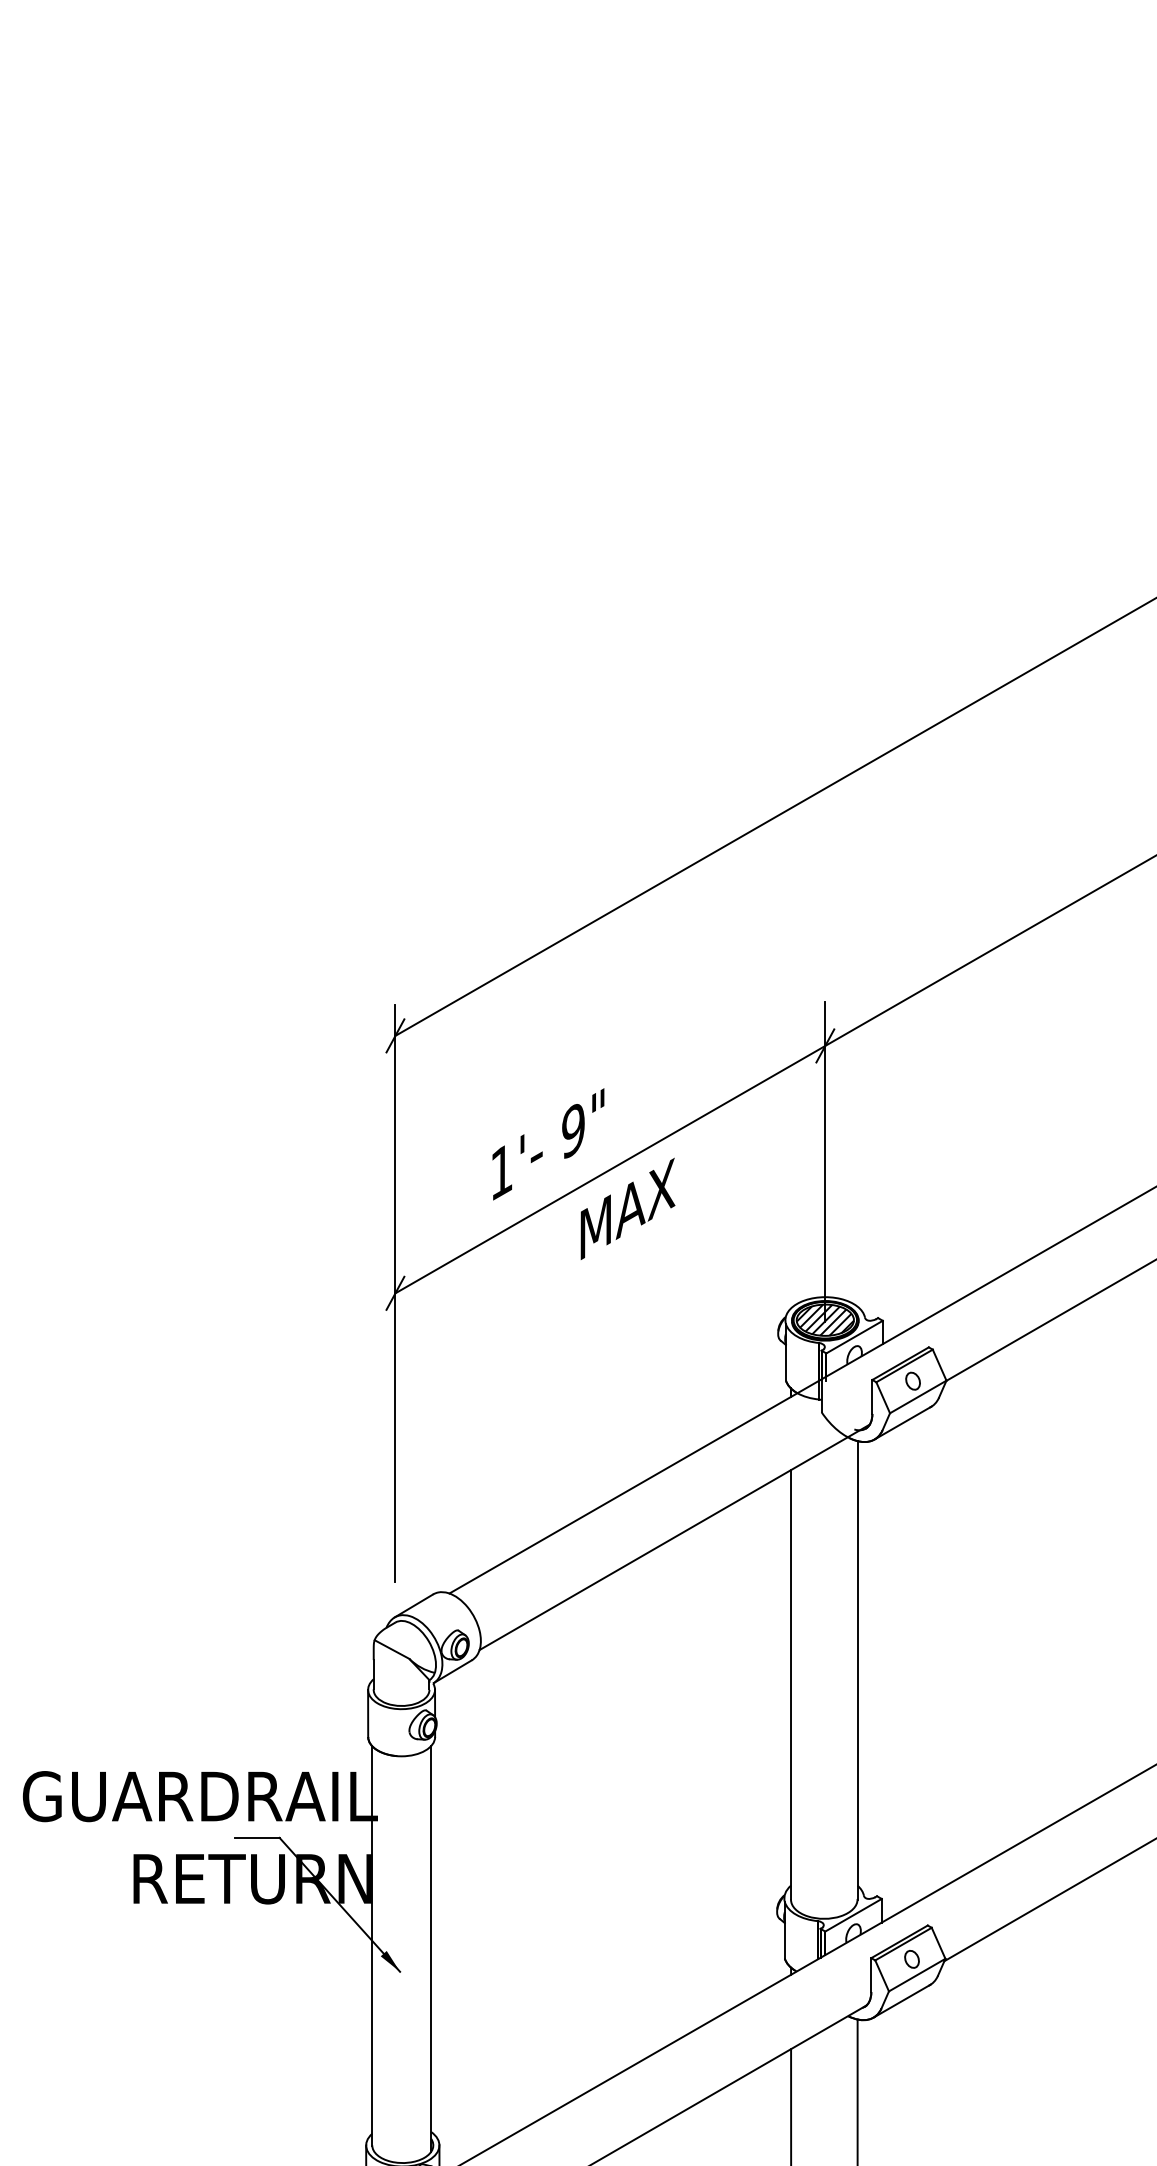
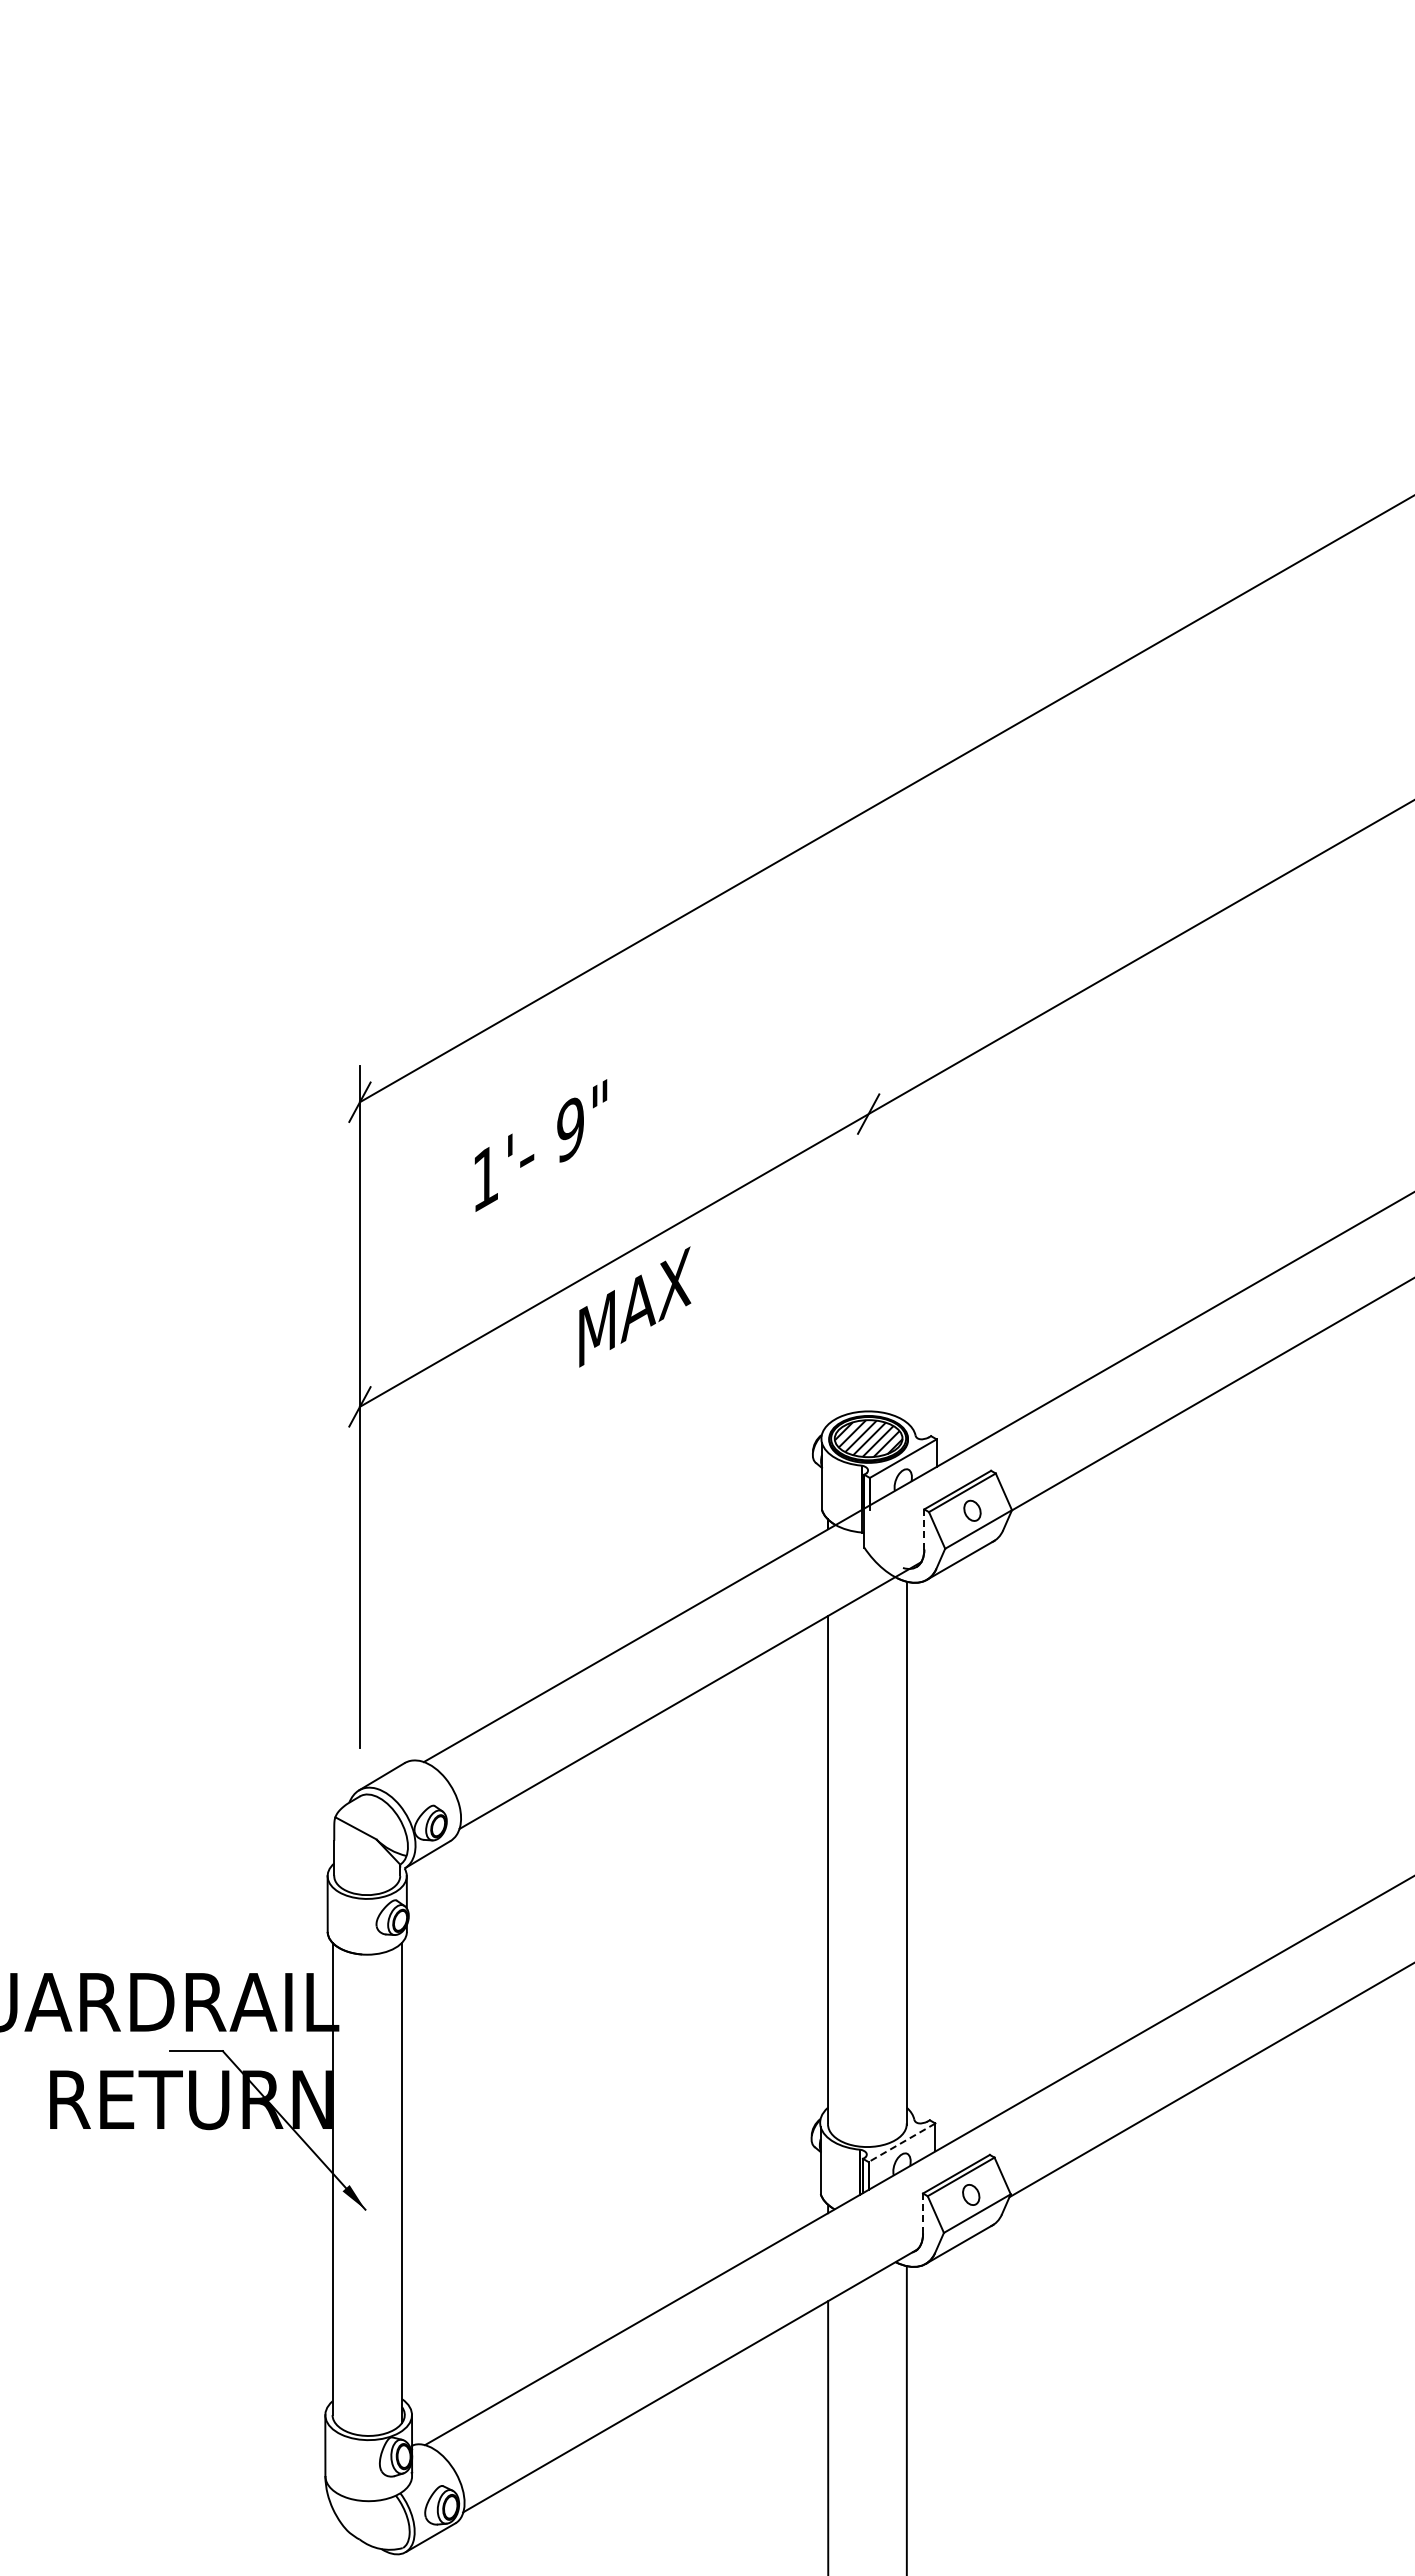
text: (548, 1144) -> (540, 1145), moved
line: (825, 1162) -> (868, 1251), removed
line: (872, 1396) -> (924, 1529), solid -> dashed
line: (853, 1915) -> (902, 2142), solid -> dashed
line: (871, 1975) -> (923, 2213), solid -> dashed

